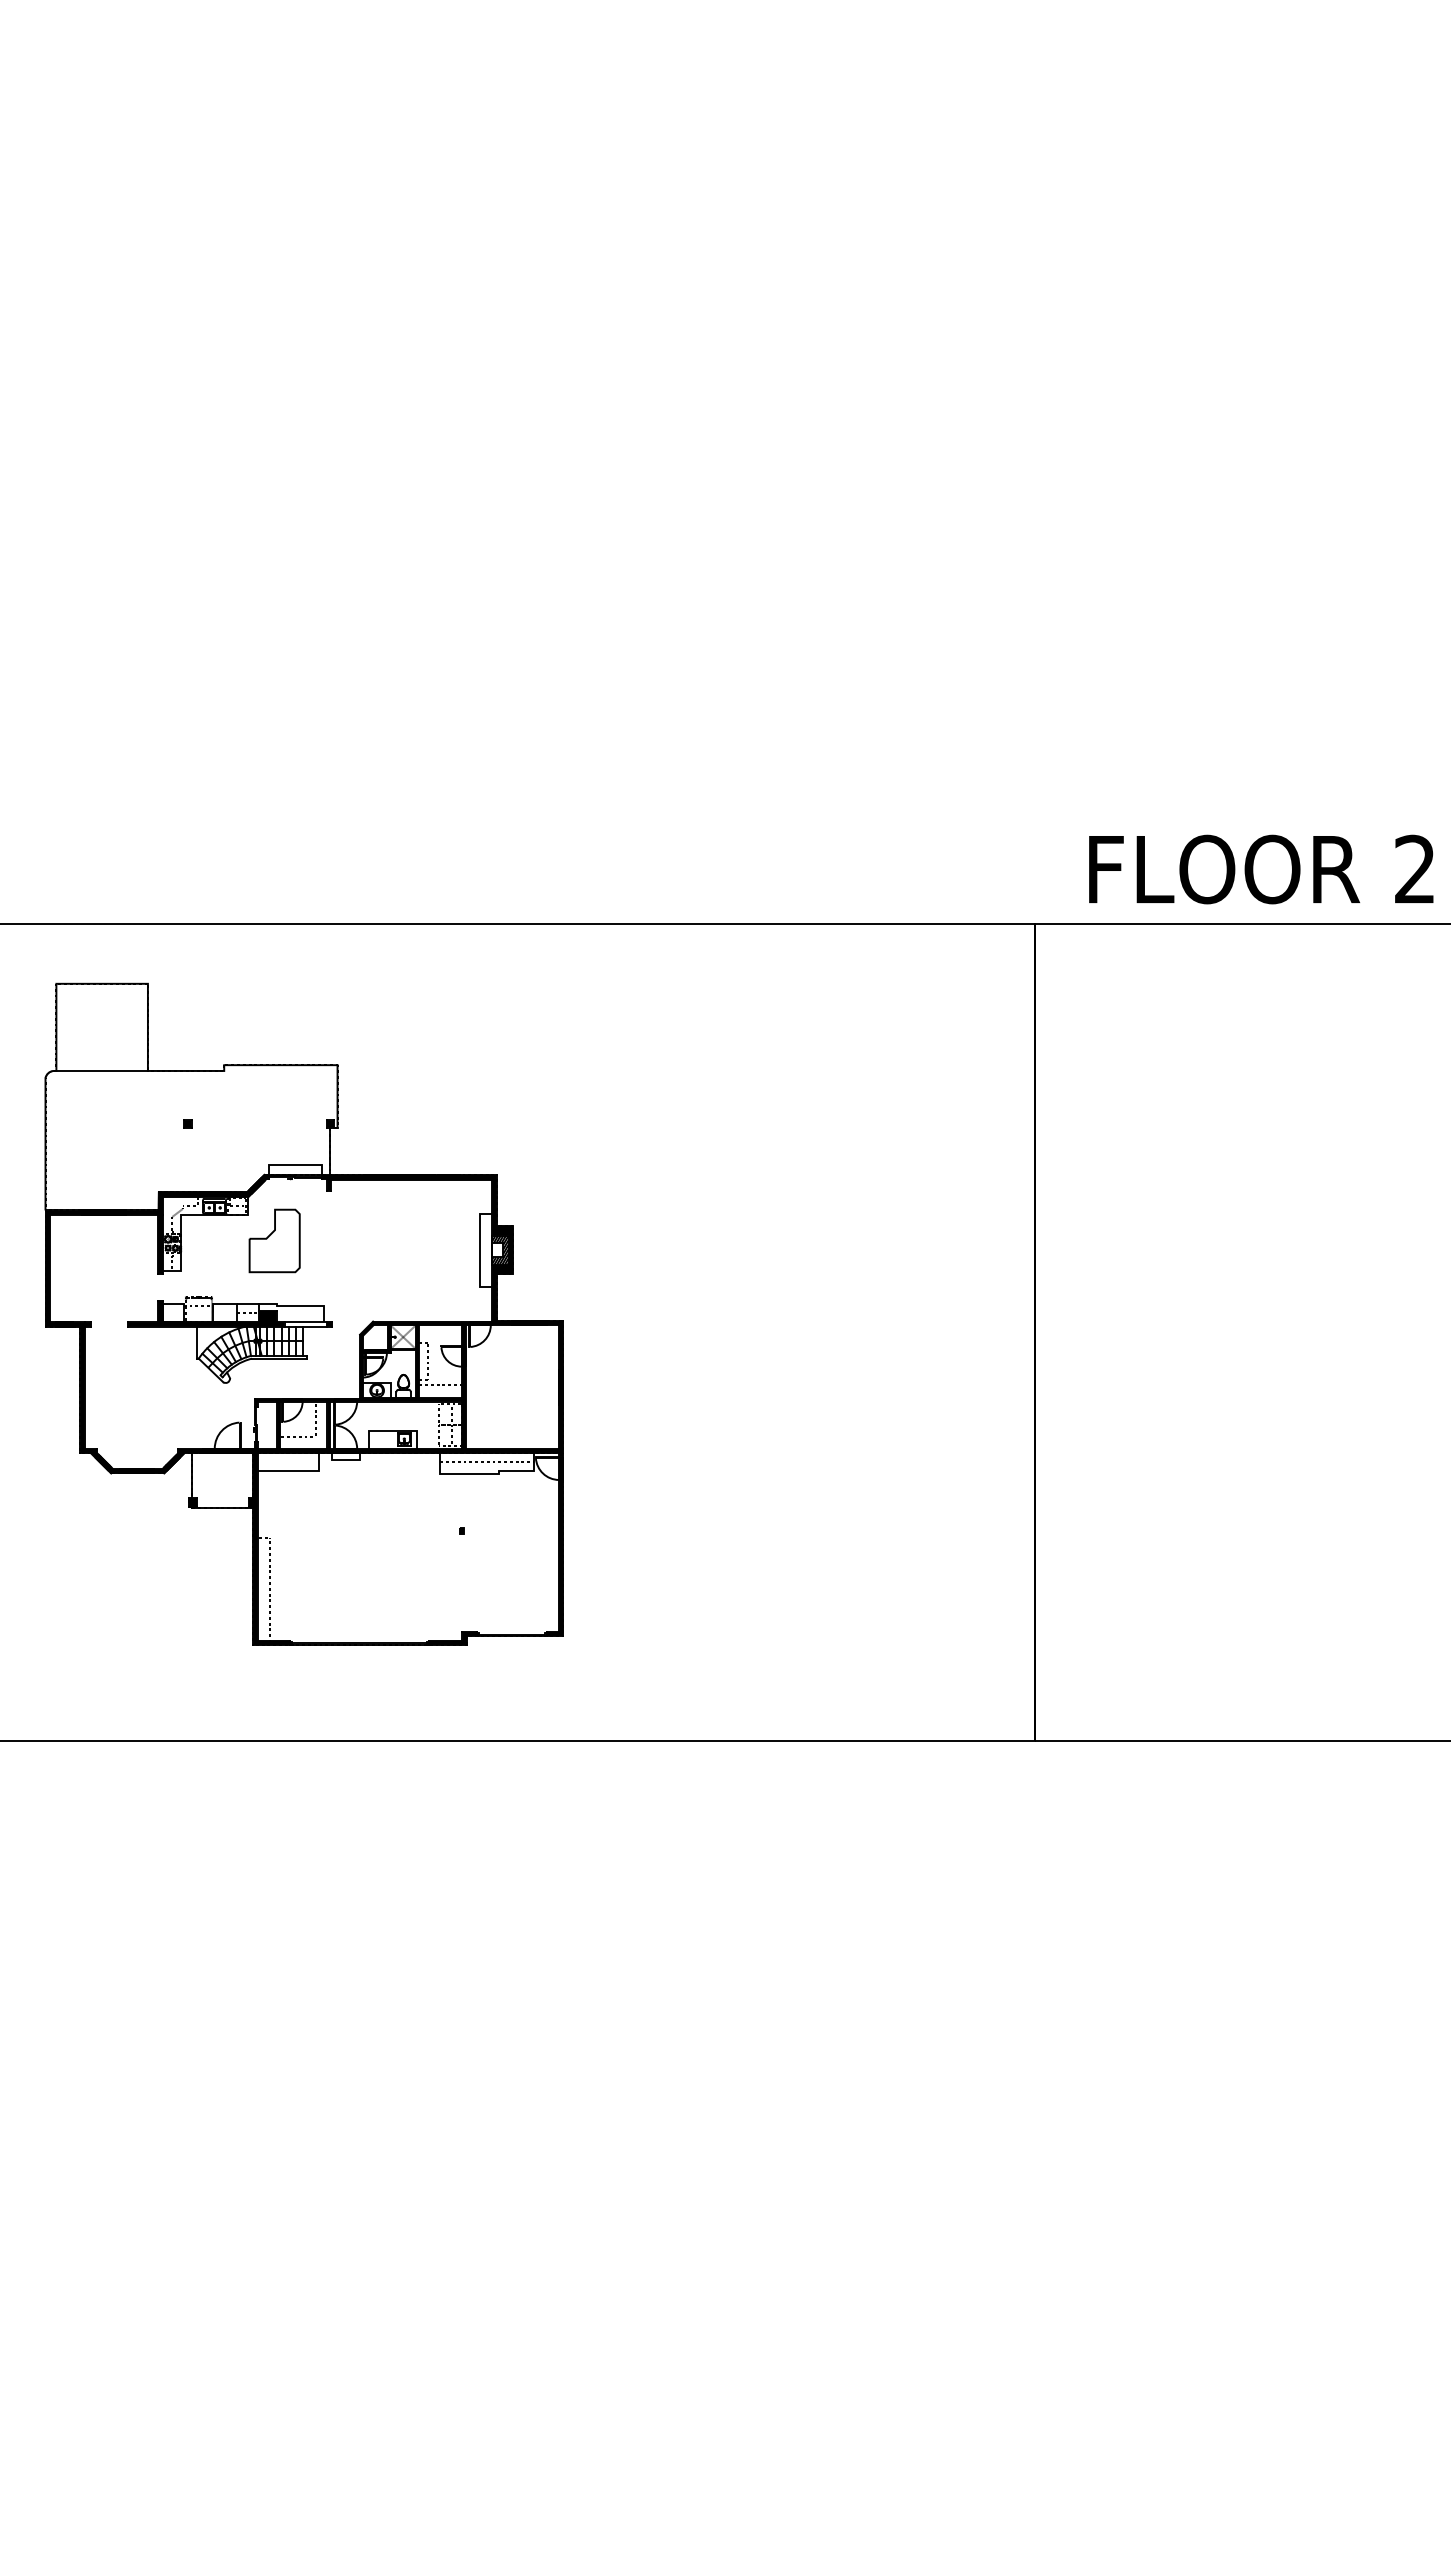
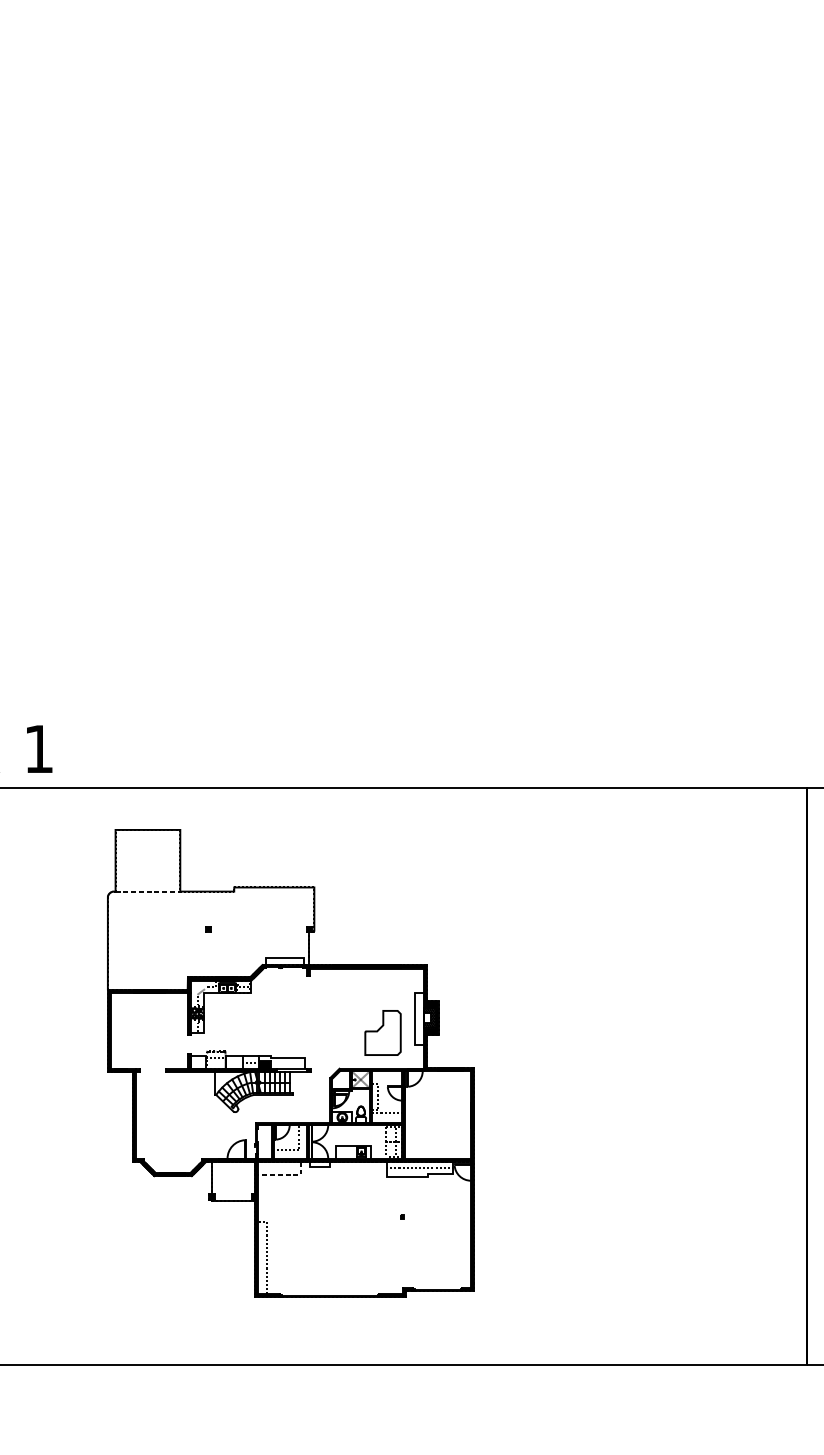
line: (102, 1070) -> (148, 891), solid -> dashed
part: (274, 1240) -> (382, 1032), moved
line: (297, 1471) -> (286, 1174), solid -> dashed

